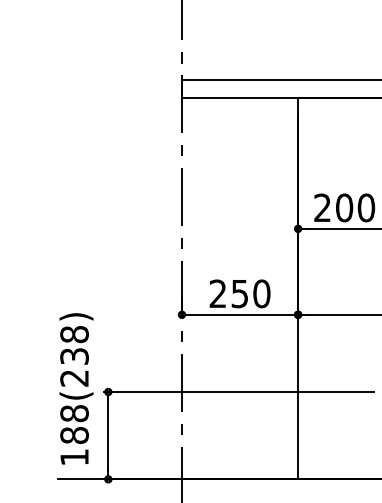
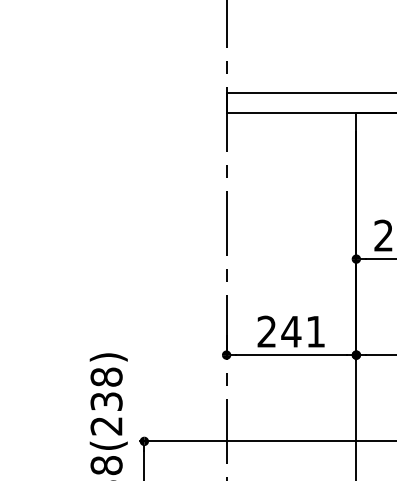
text: (250, 293) -> (303, 331), 250 -> 241

